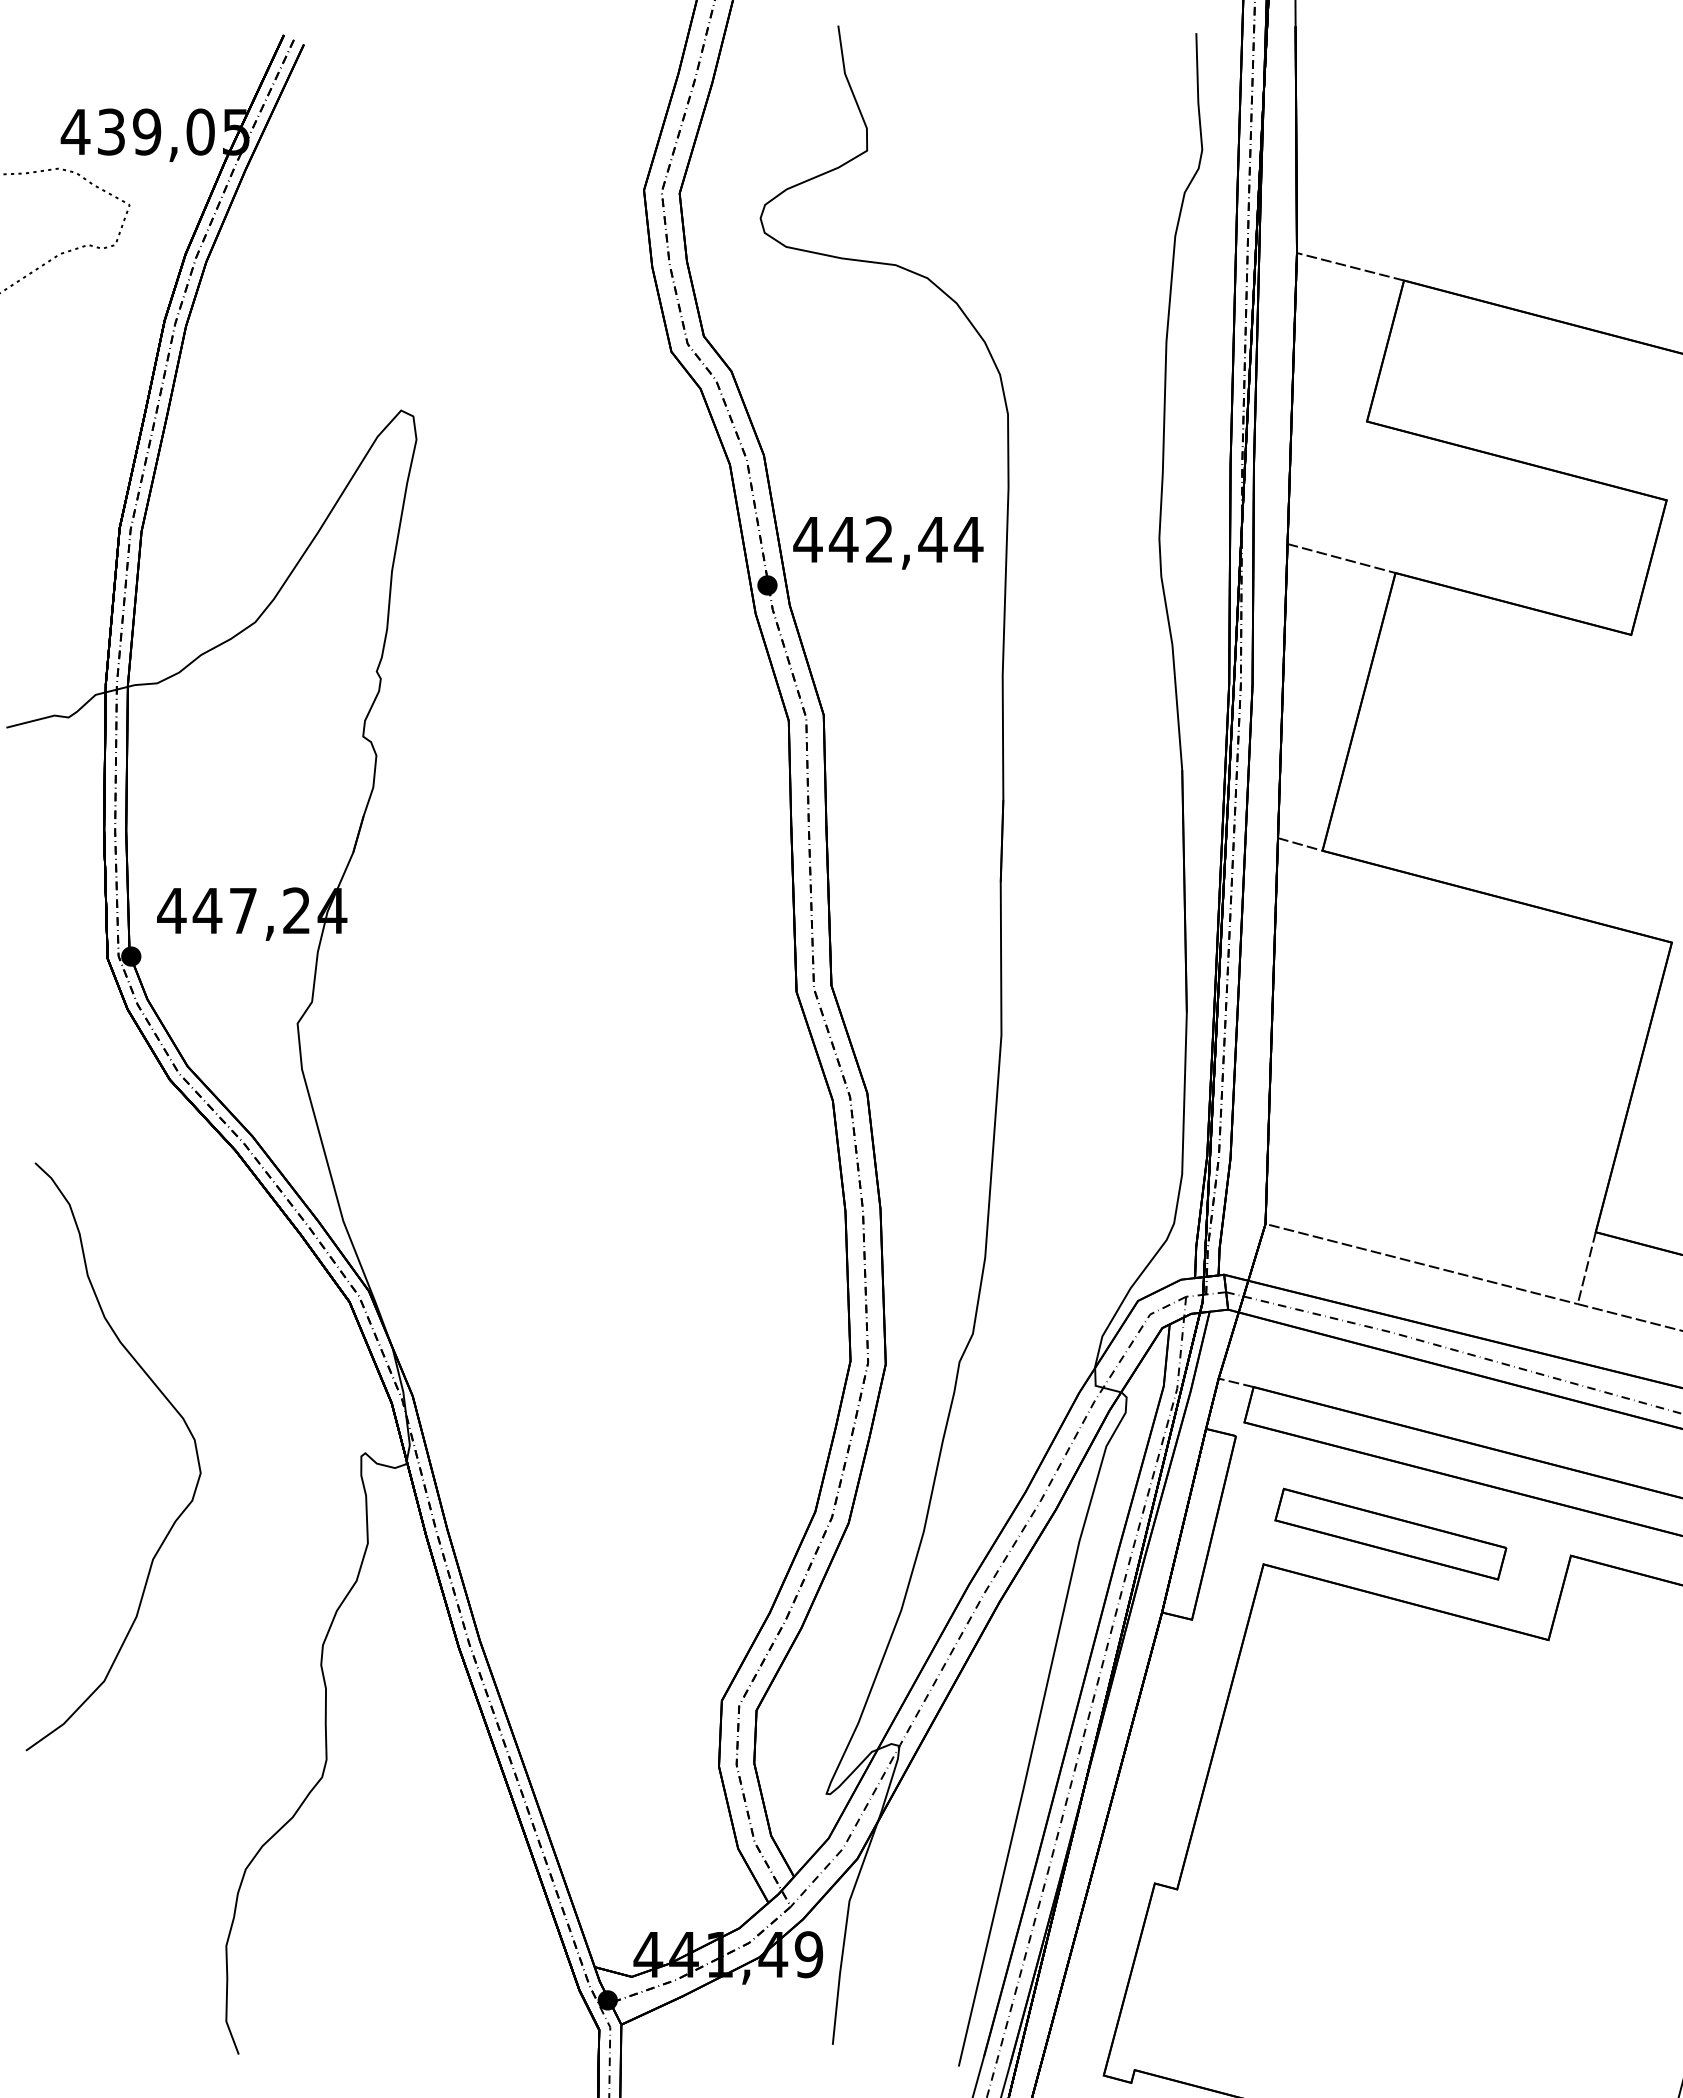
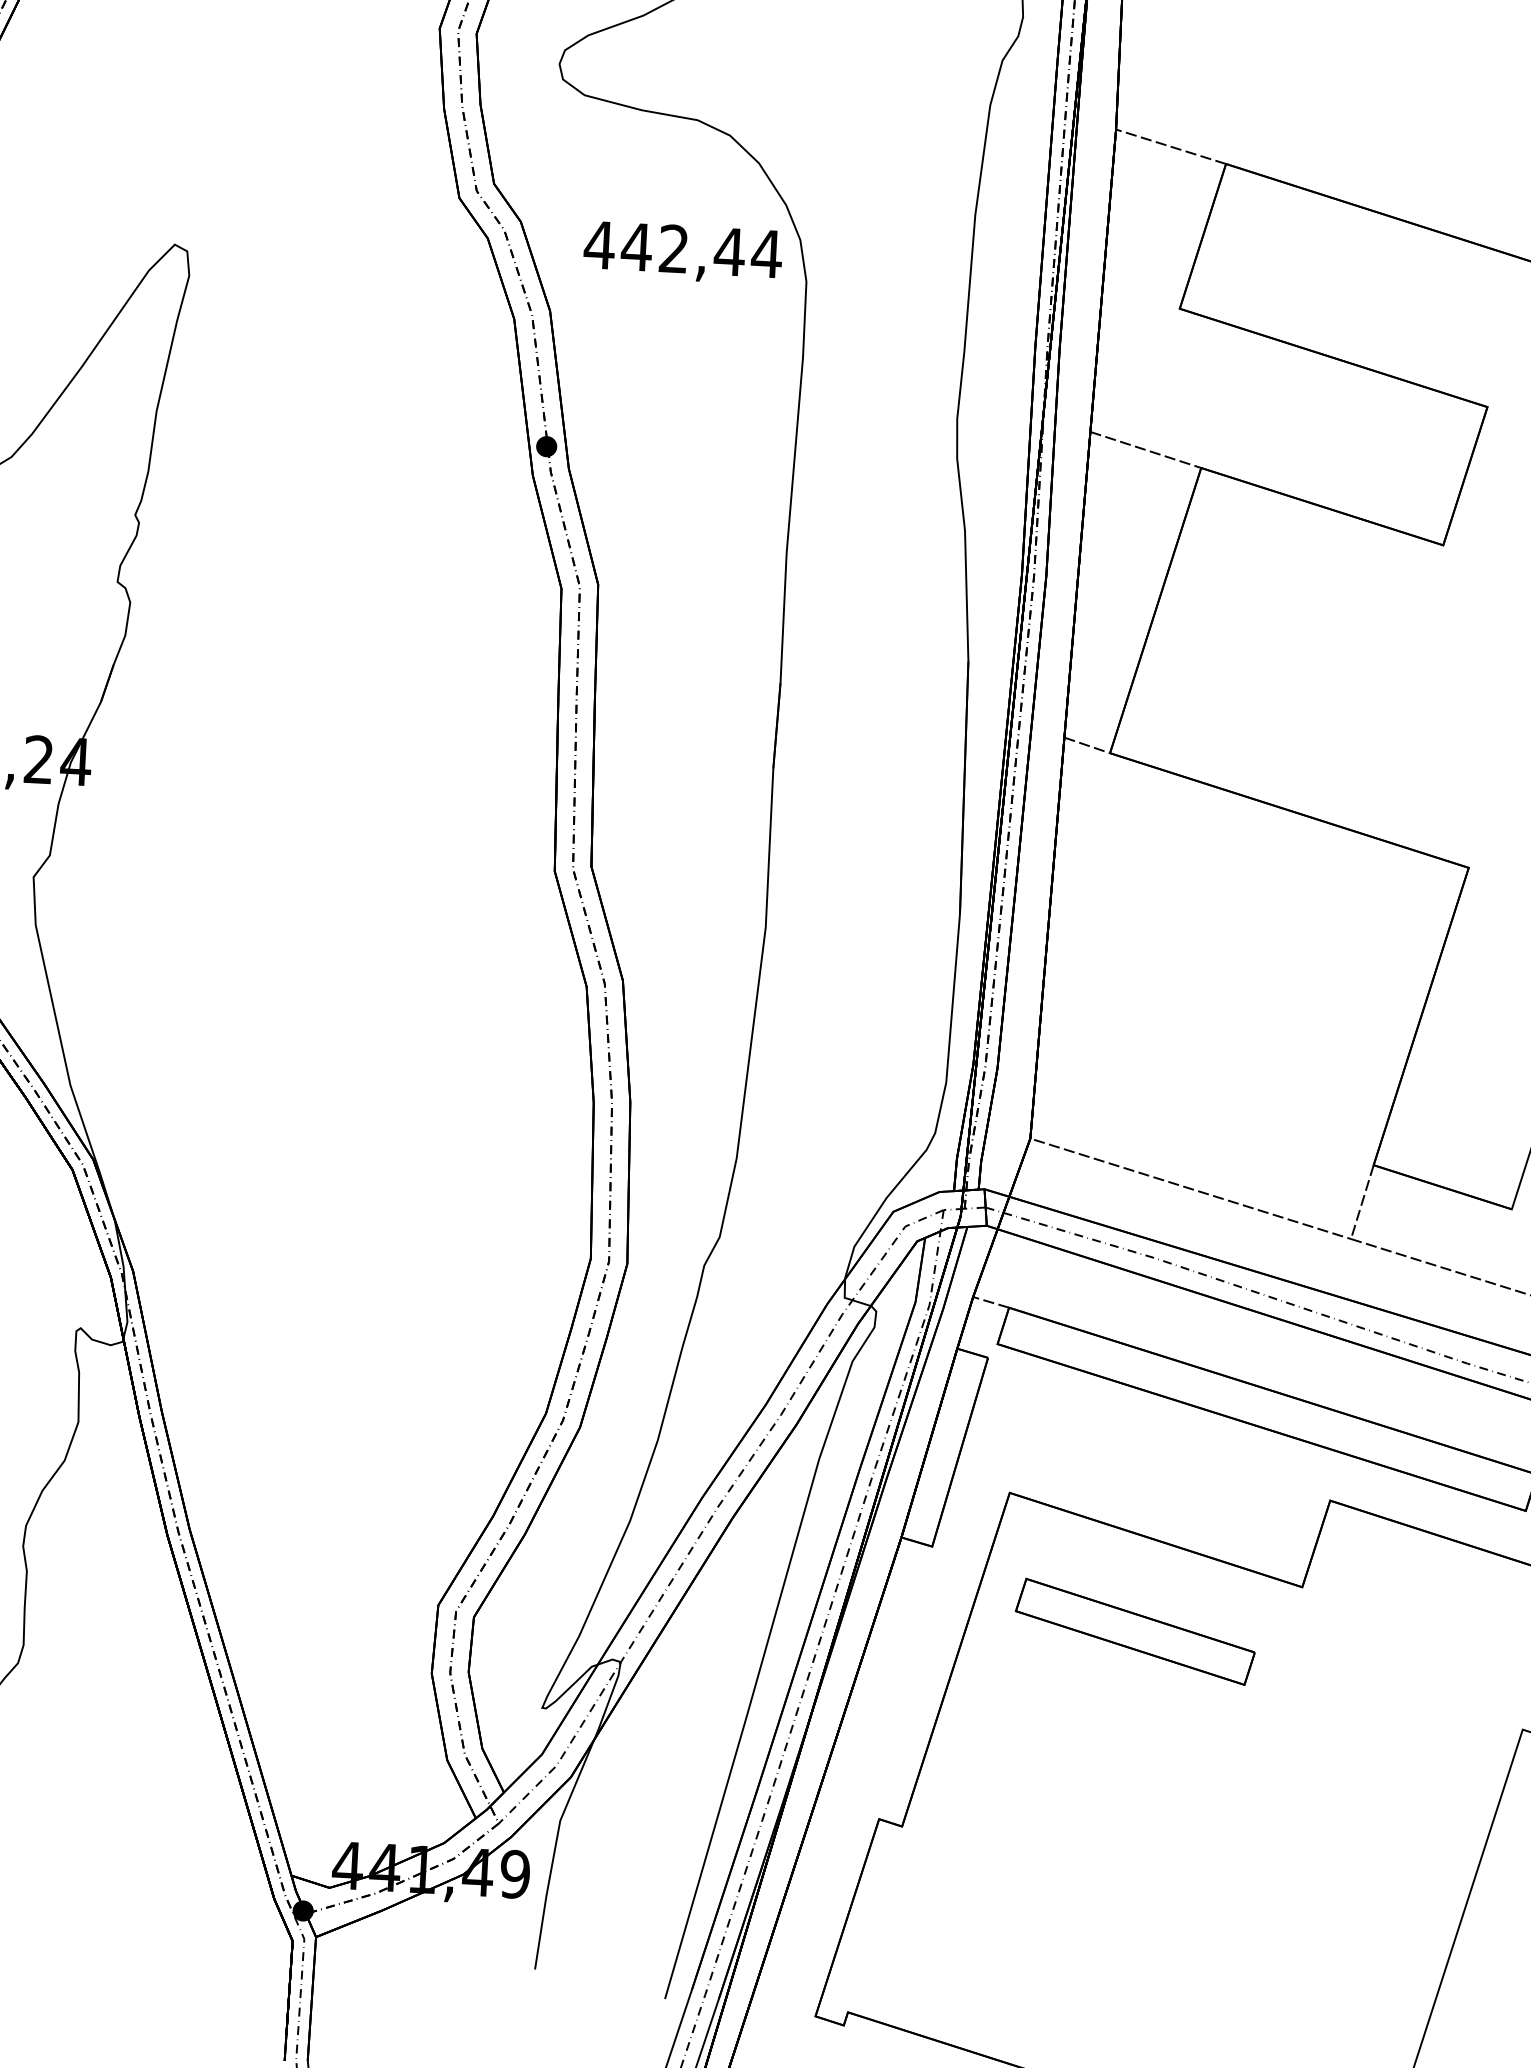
text: (888, 542) -> (683, 252), moved
part: (1390, 1533) -> (1135, 1631), moved

